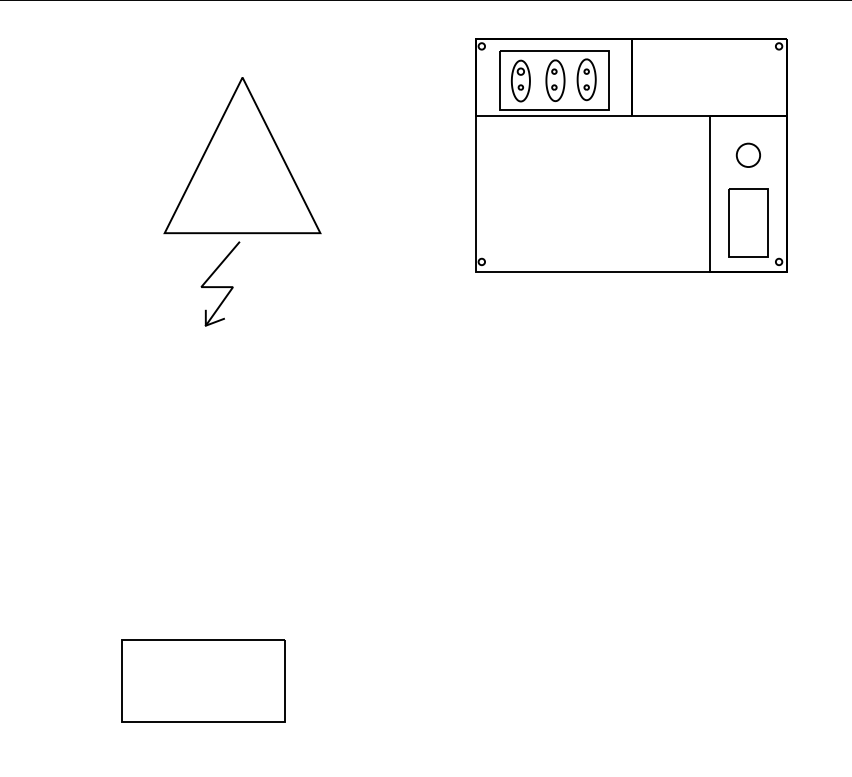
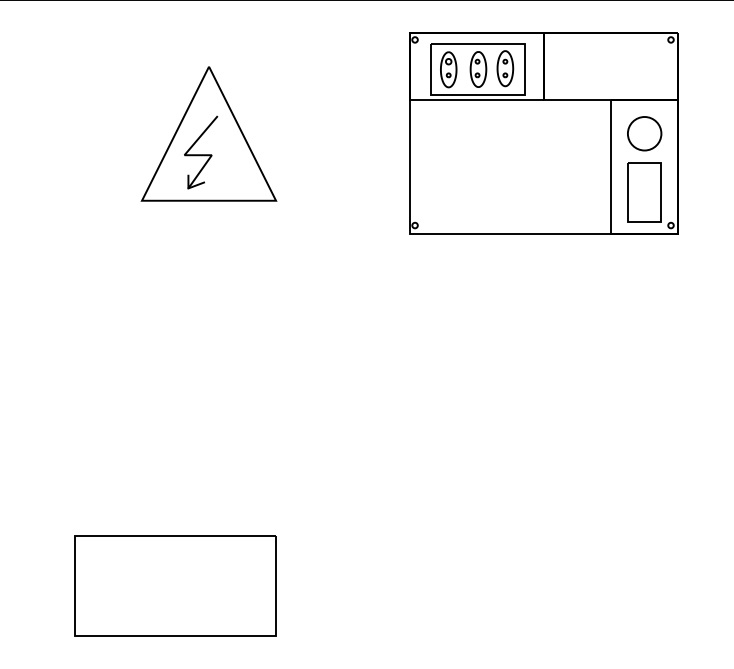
circle: (748, 155) -> (644, 133), size x1.67
part: (221, 283) -> (201, 152), moved
part: (203, 680) -> (175, 585), size x1.43

